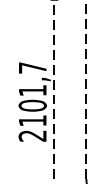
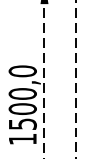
text: (32, 101) -> (22, 104), 2101,7 -> 1500,0

